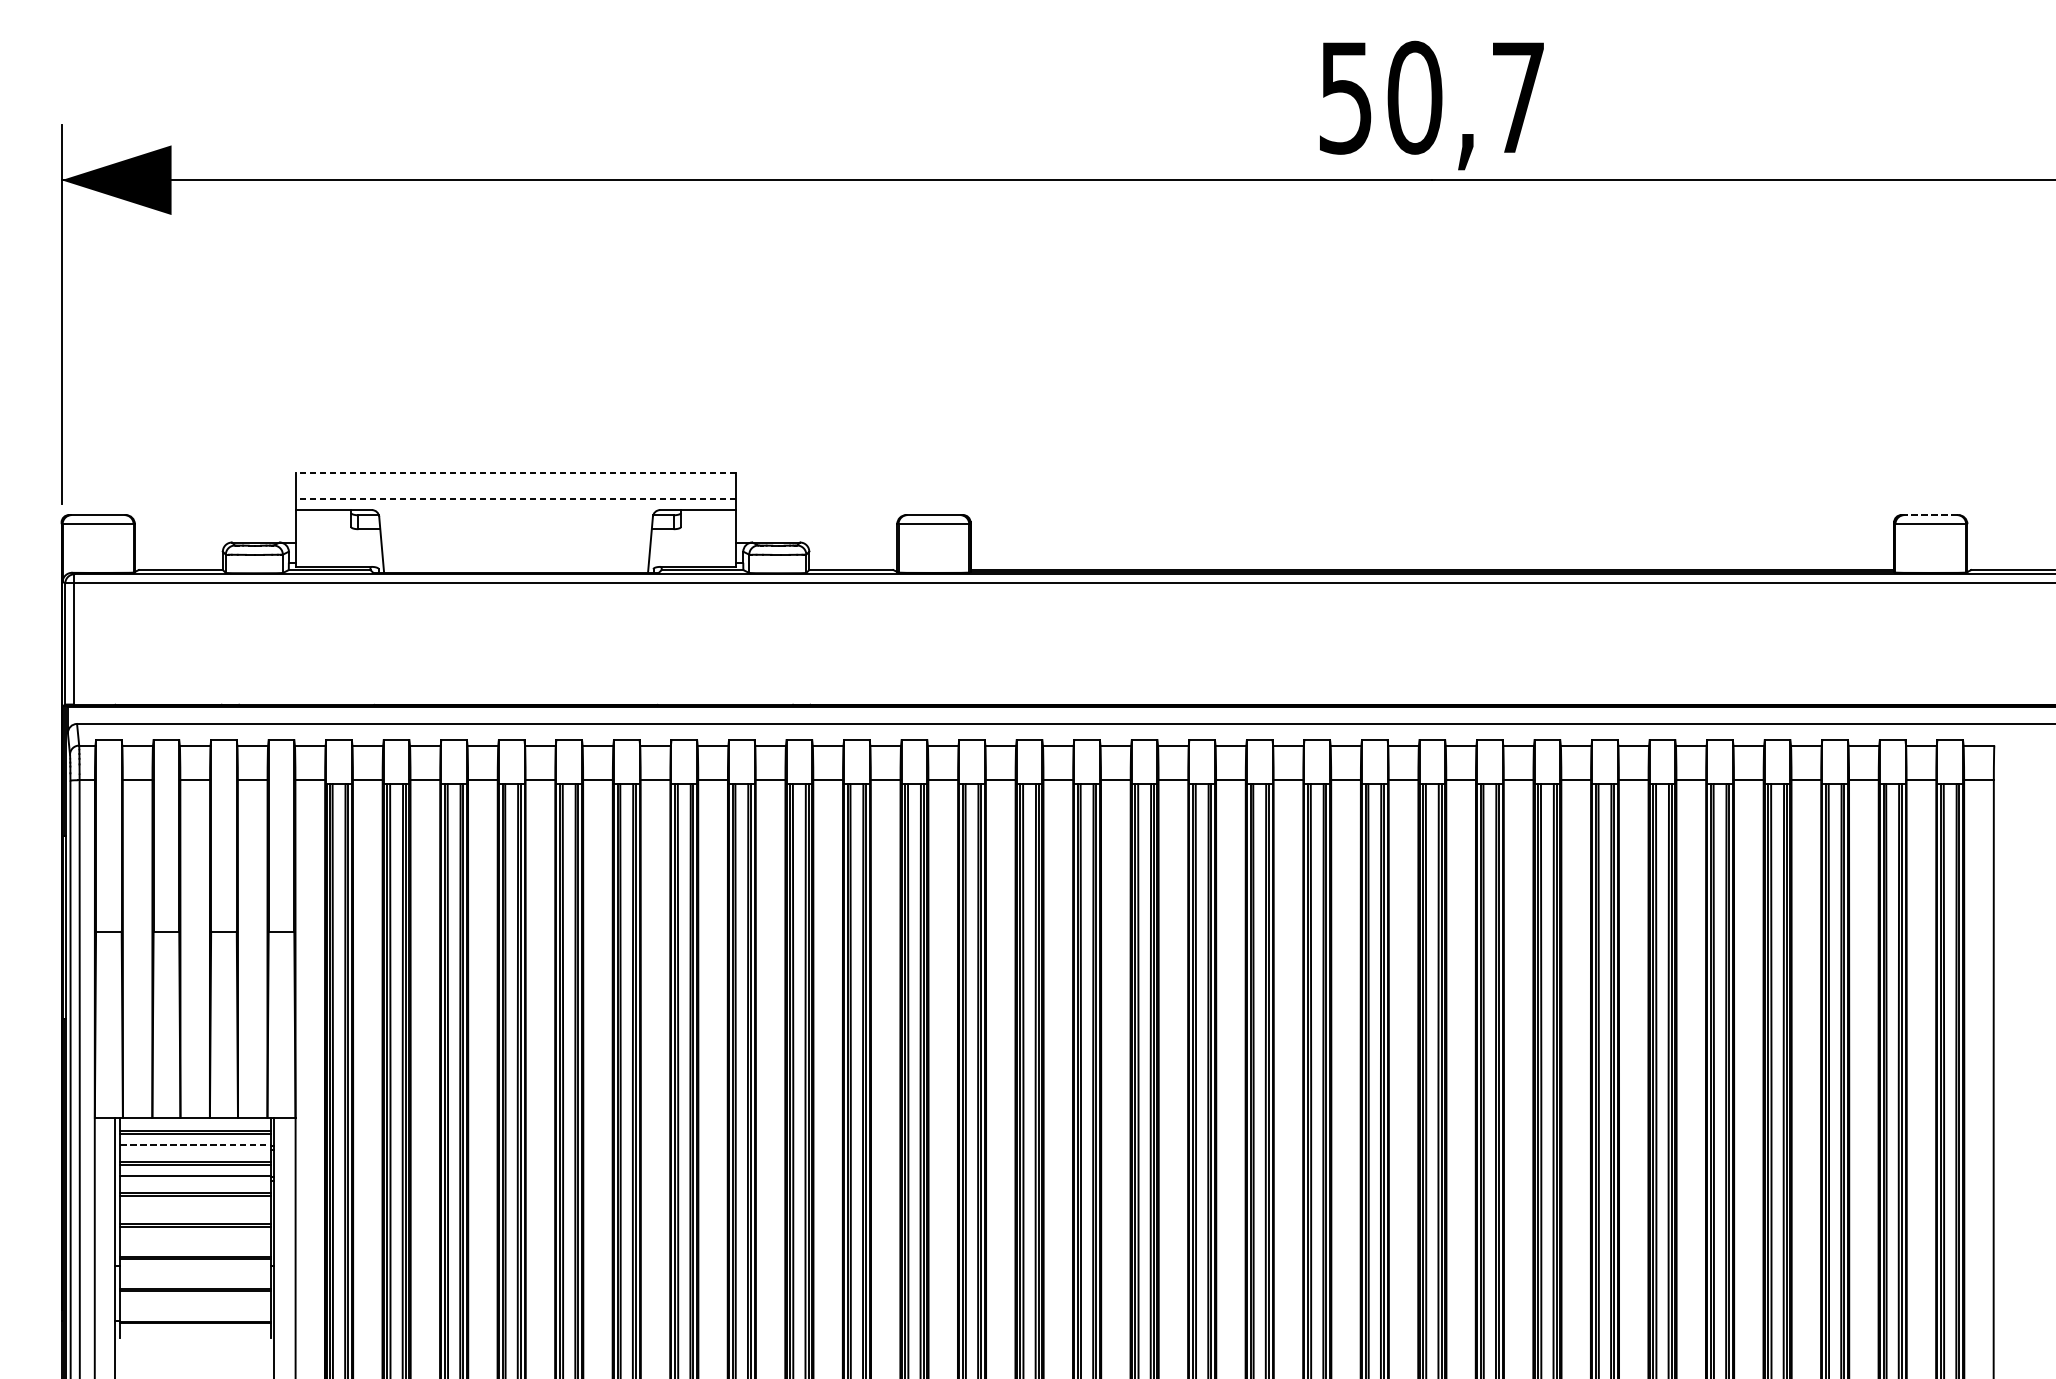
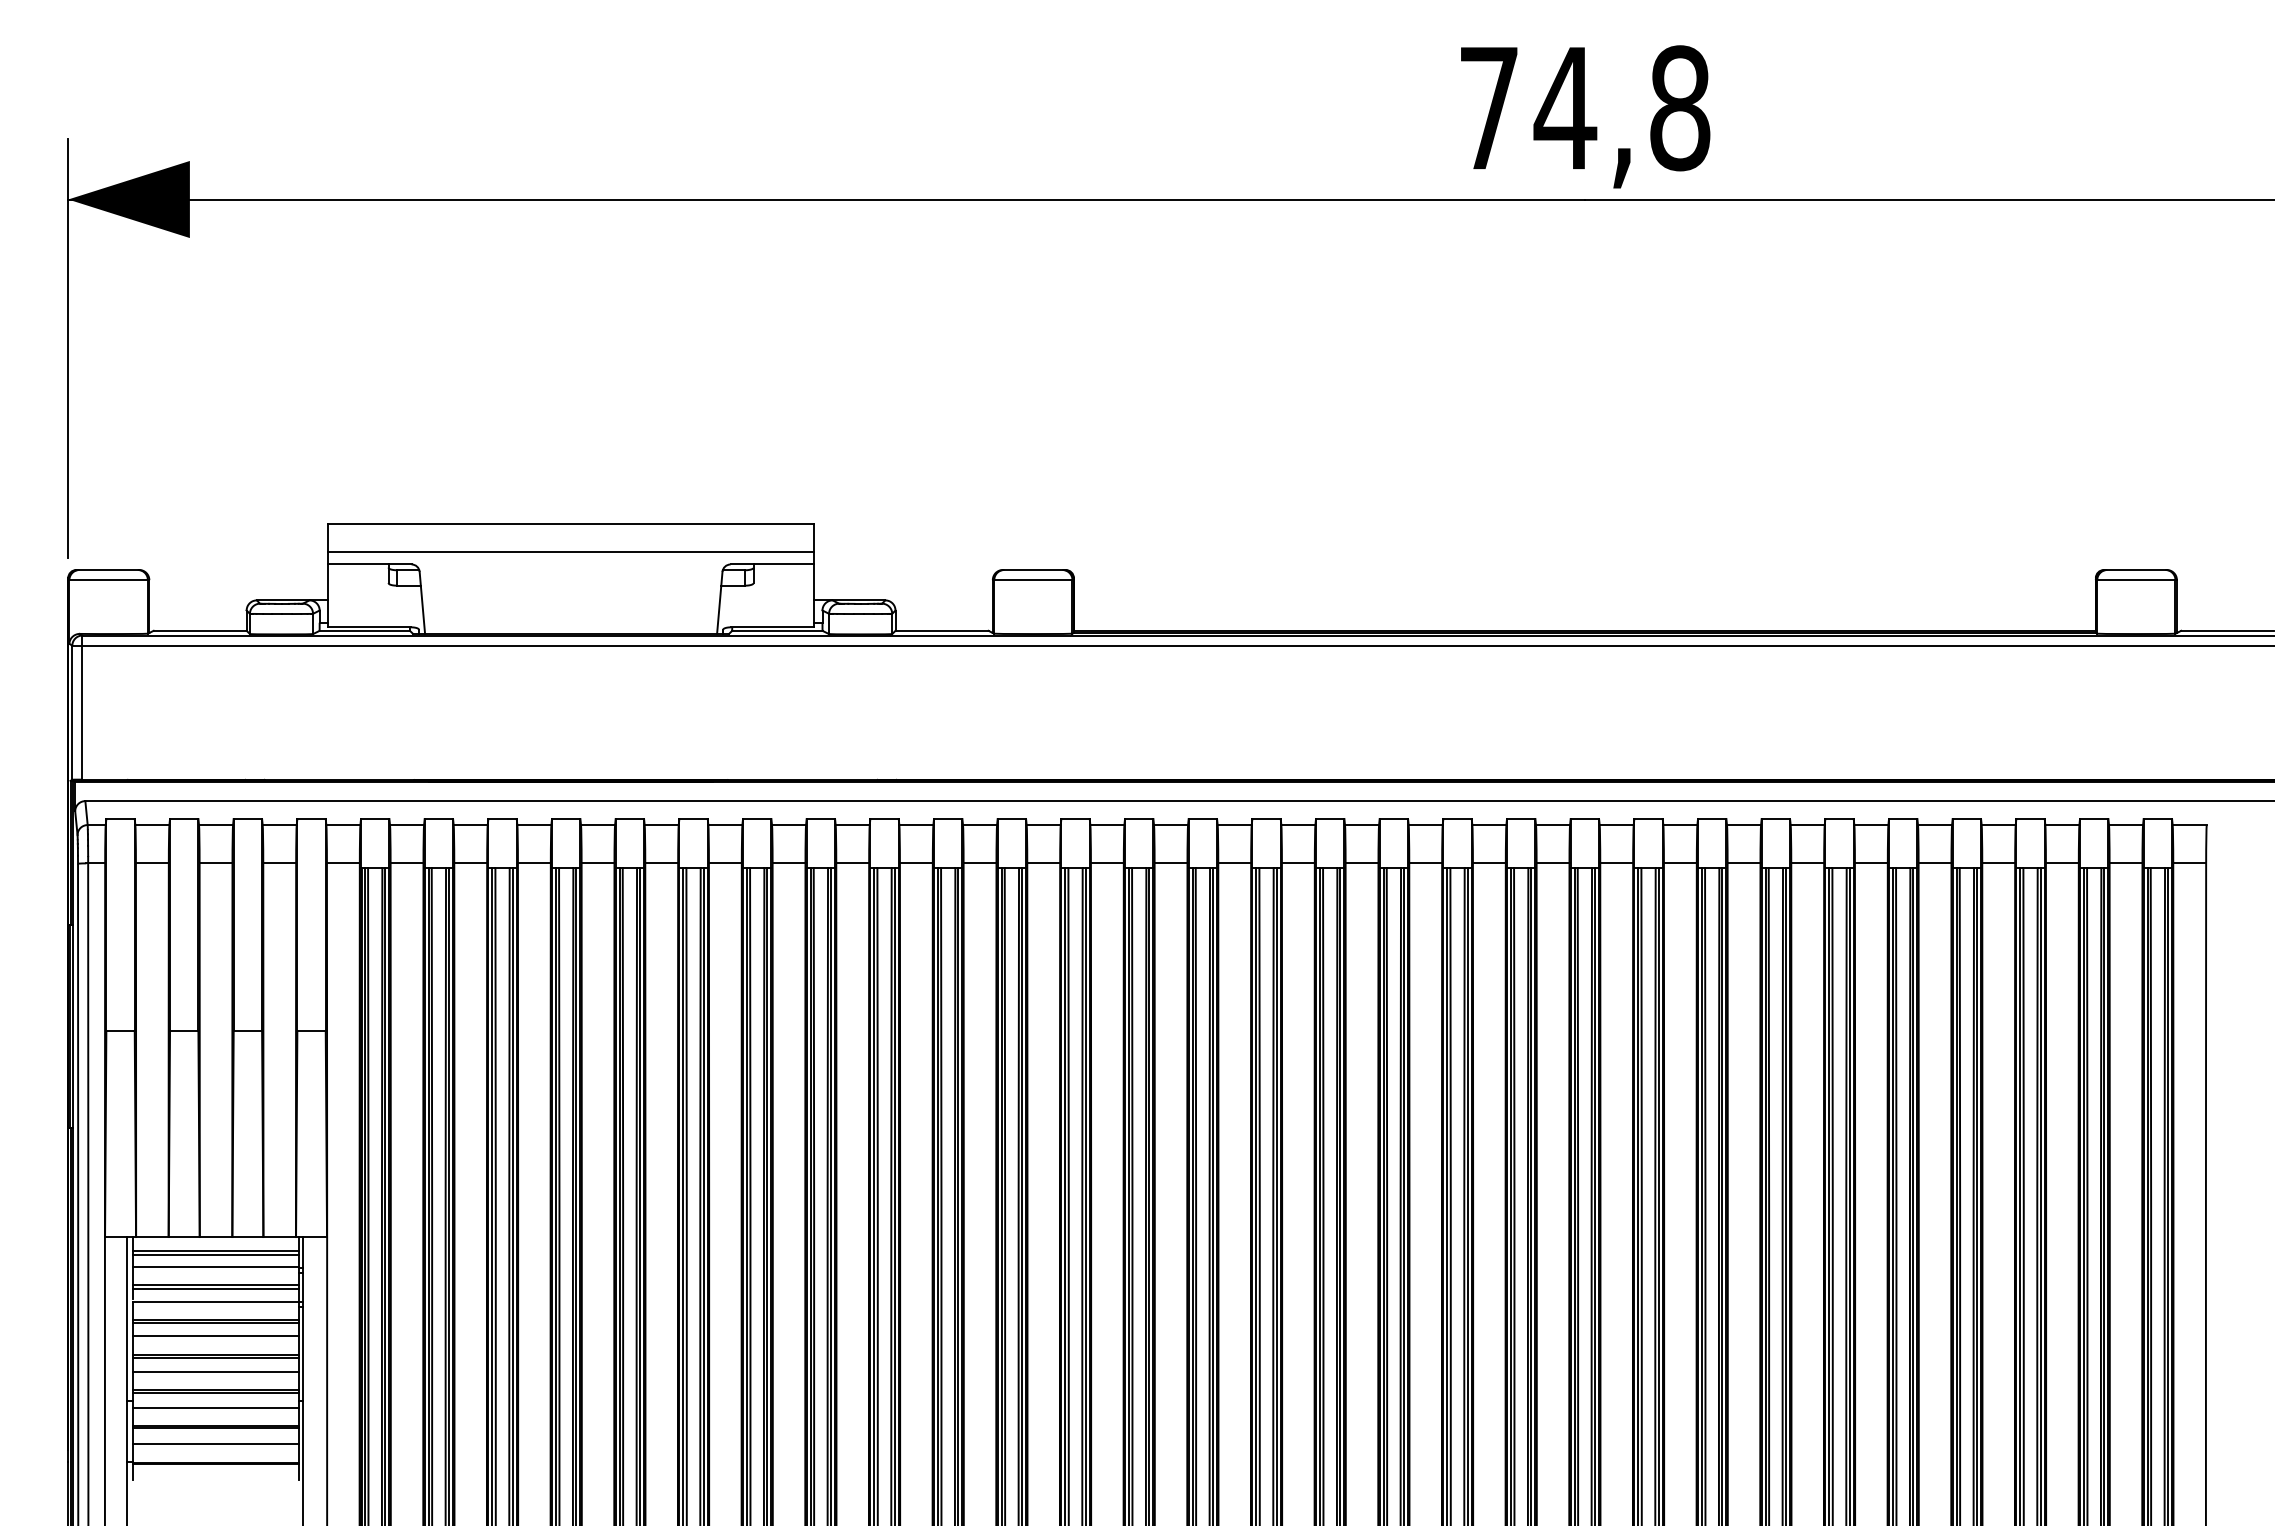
text: (1432, 97) -> (1585, 108), 50,7 -> 74,8
line: (515, 473) -> (570, 523), dashed -> solid
line: (515, 499) -> (570, 552), dashed -> solid
line: (1929, 514) -> (2135, 569), dashed -> solid
line: (195, 1145) -> (216, 1267), dashed -> solid
line: (195, 1207) -> (216, 1336), added
line: (195, 1239) -> (216, 1371), added
line: (195, 1271) -> (216, 1407), added
line: (195, 1304) -> (216, 1443), added

